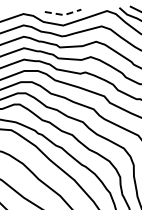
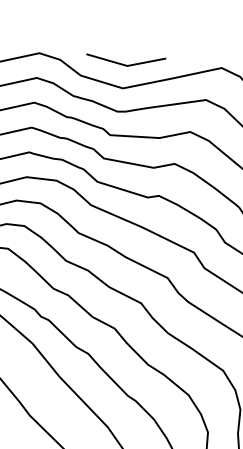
line: (64, 15) -> (128, 66), dashed -> solid

